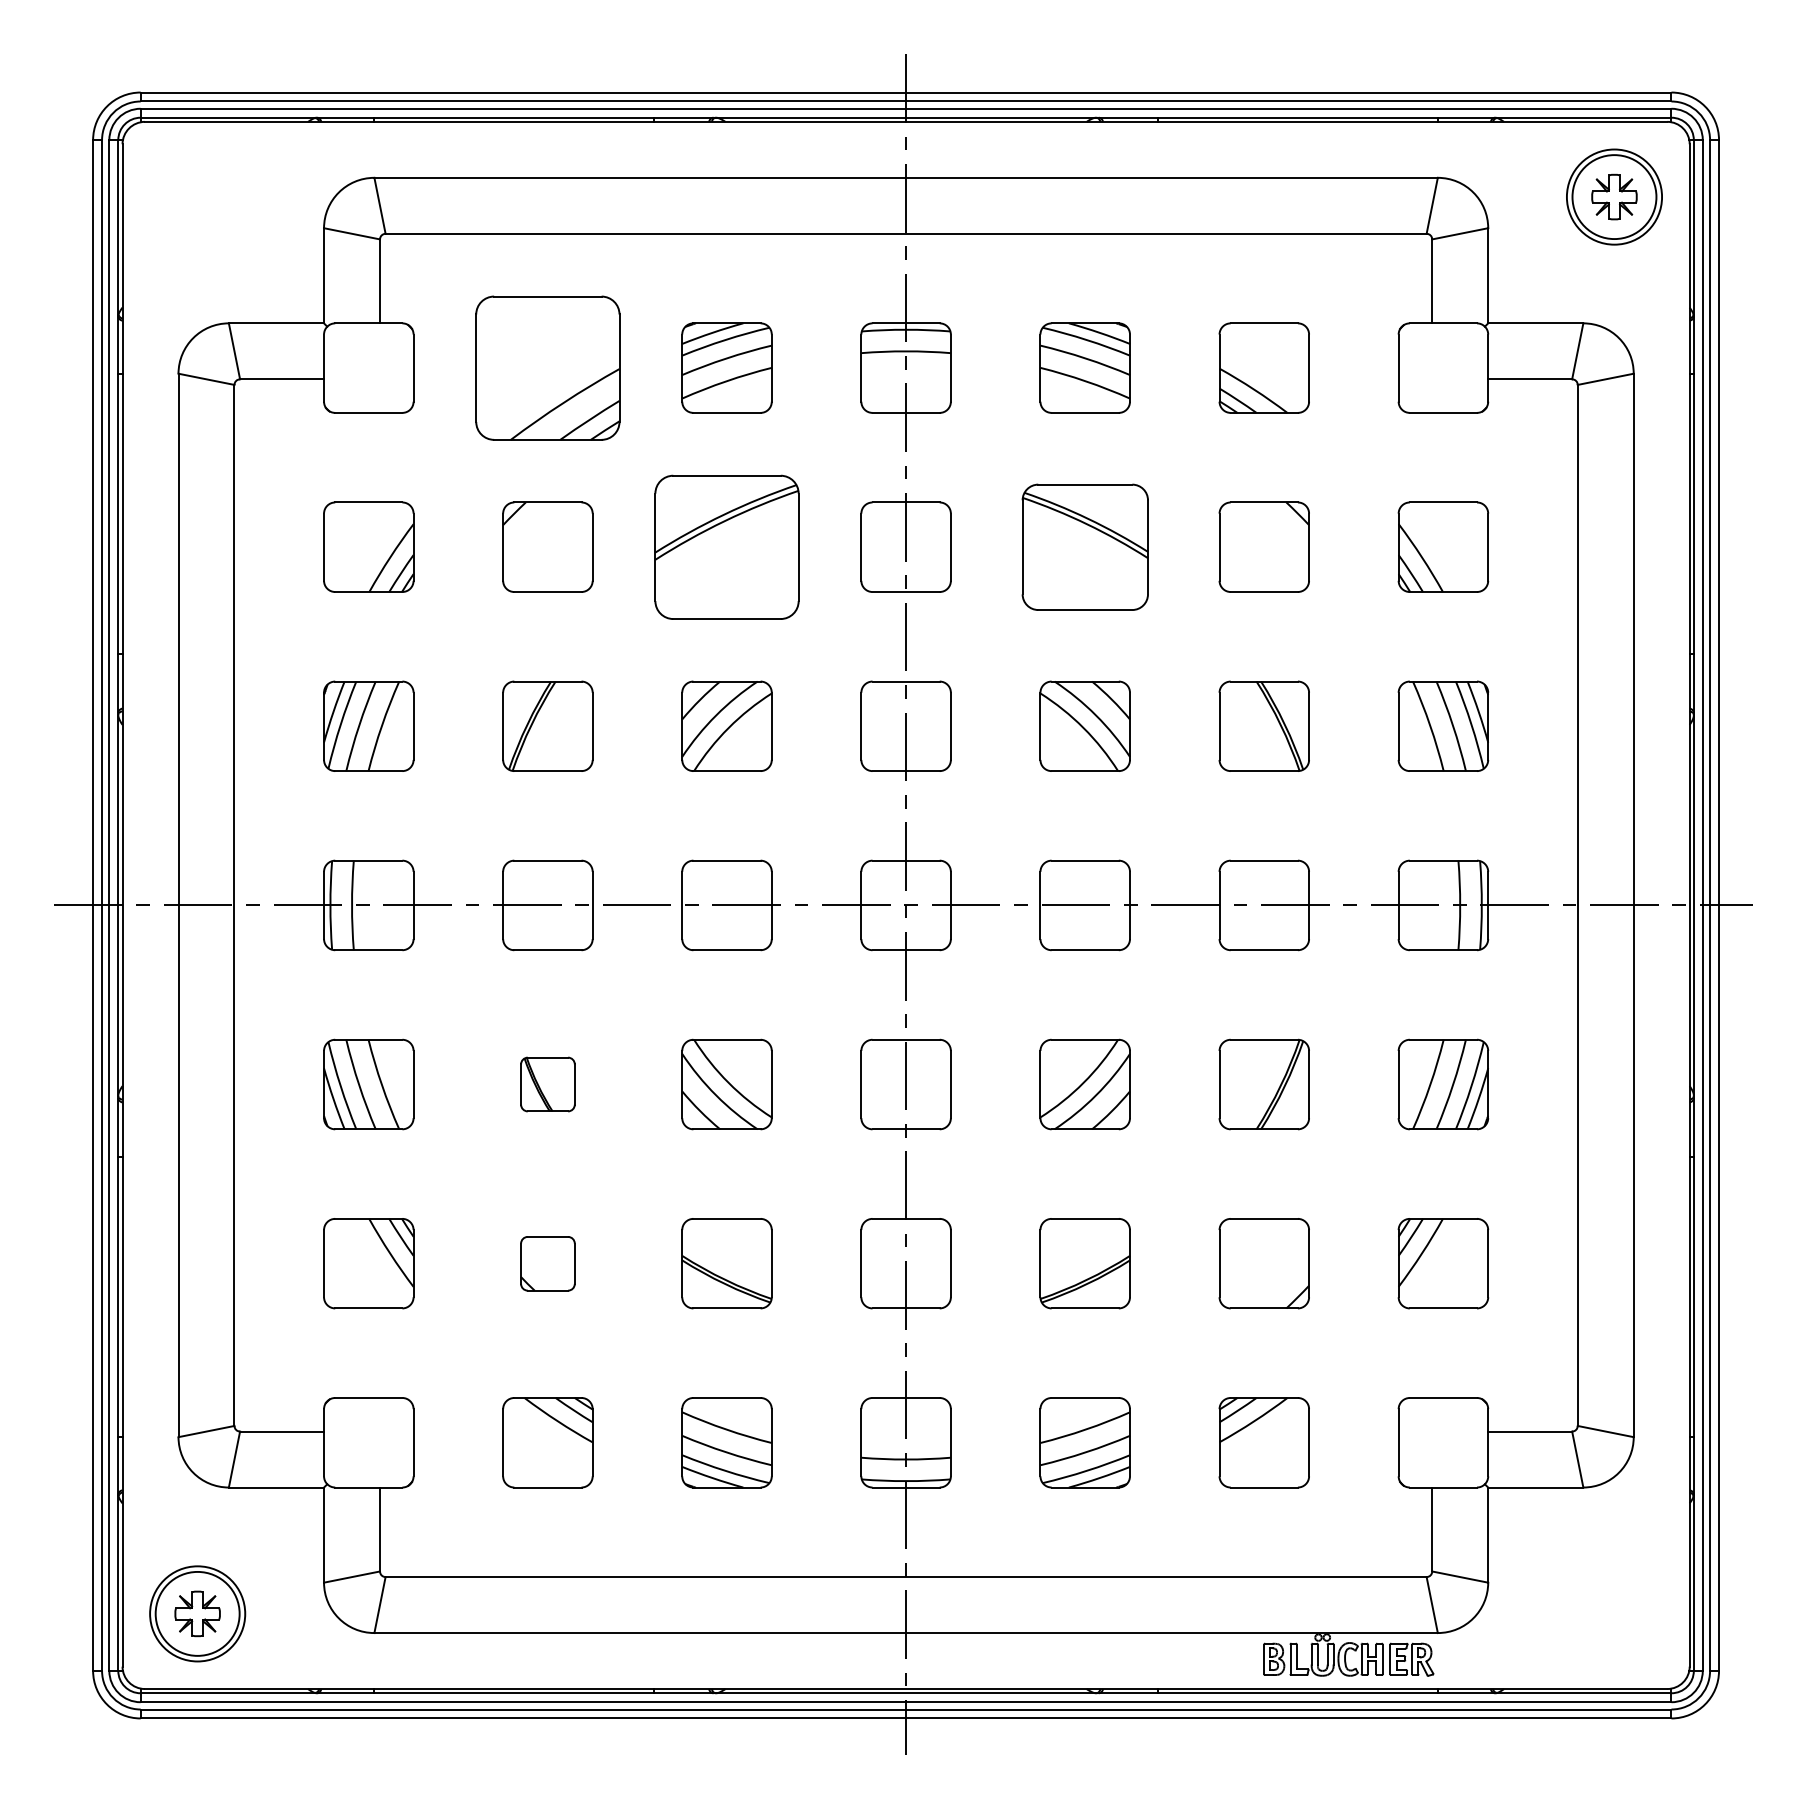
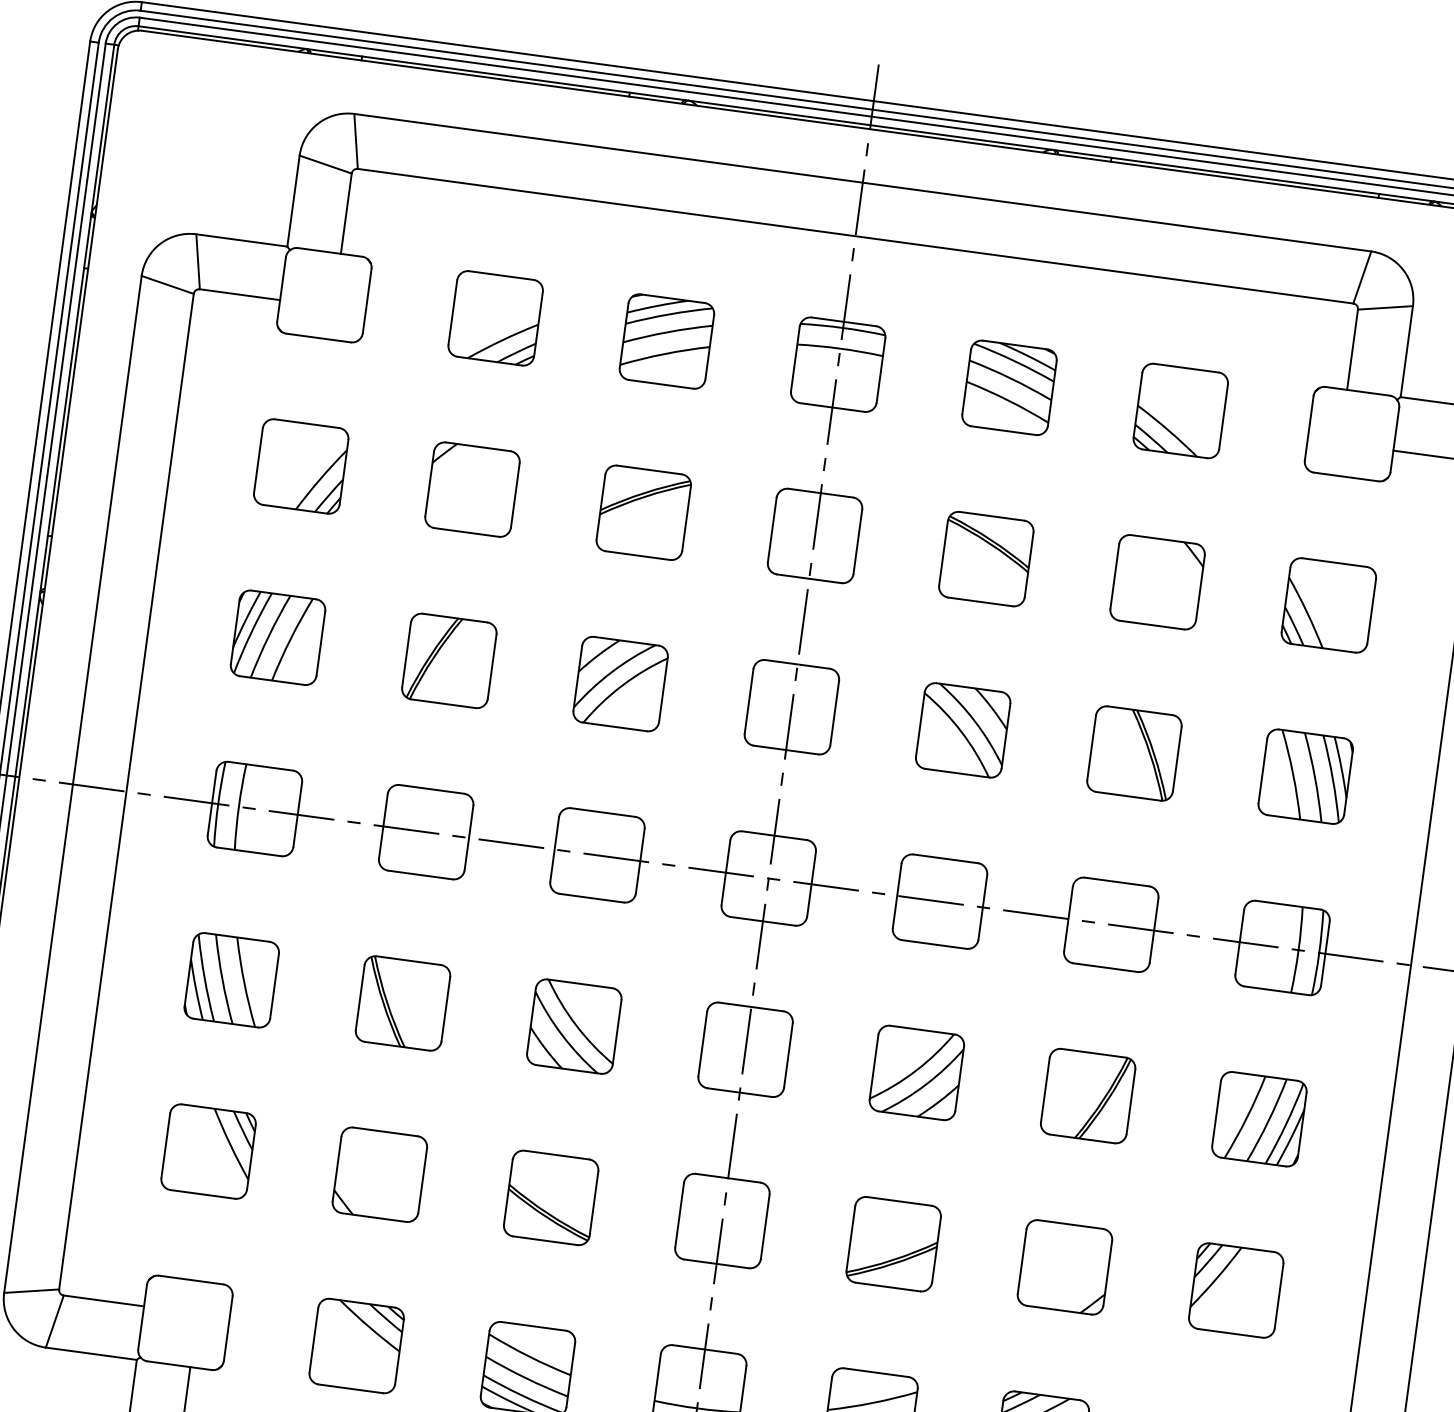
part: (547, 367) -> (495, 317), size x0.62
part: (726, 546) -> (643, 512), size x0.62
part: (1084, 546) -> (985, 558), size x0.71
part: (547, 1084) -> (402, 1003), size x1.67
part: (547, 1263) -> (379, 1174), size x1.67

